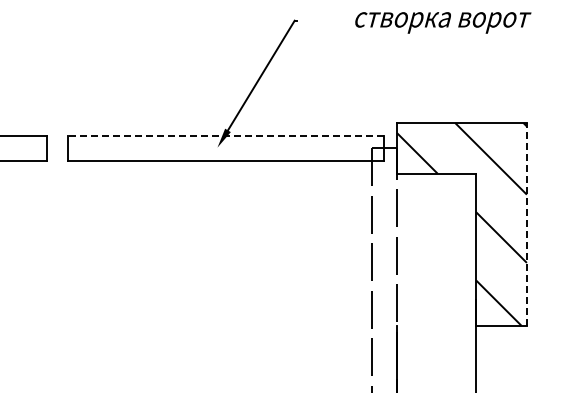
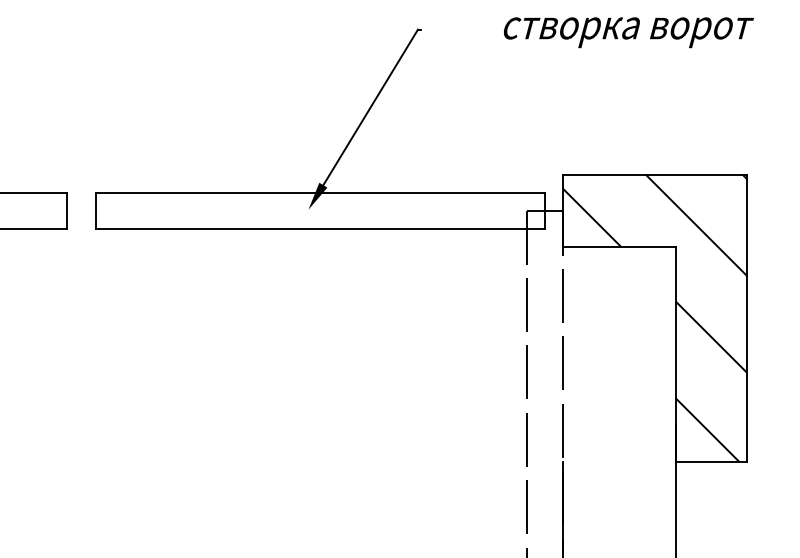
line: (225, 135) -> (319, 192), dashed -> solid
line: (526, 223) -> (746, 317), dashed -> solid

